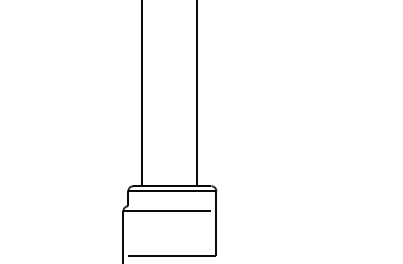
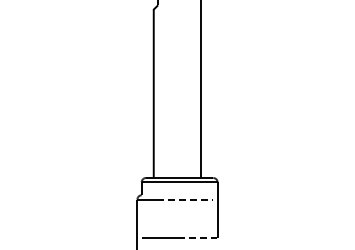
line: (179, 211) -> (185, 199), solid -> dashed
line: (193, 256) -> (197, 238), solid -> dashed

